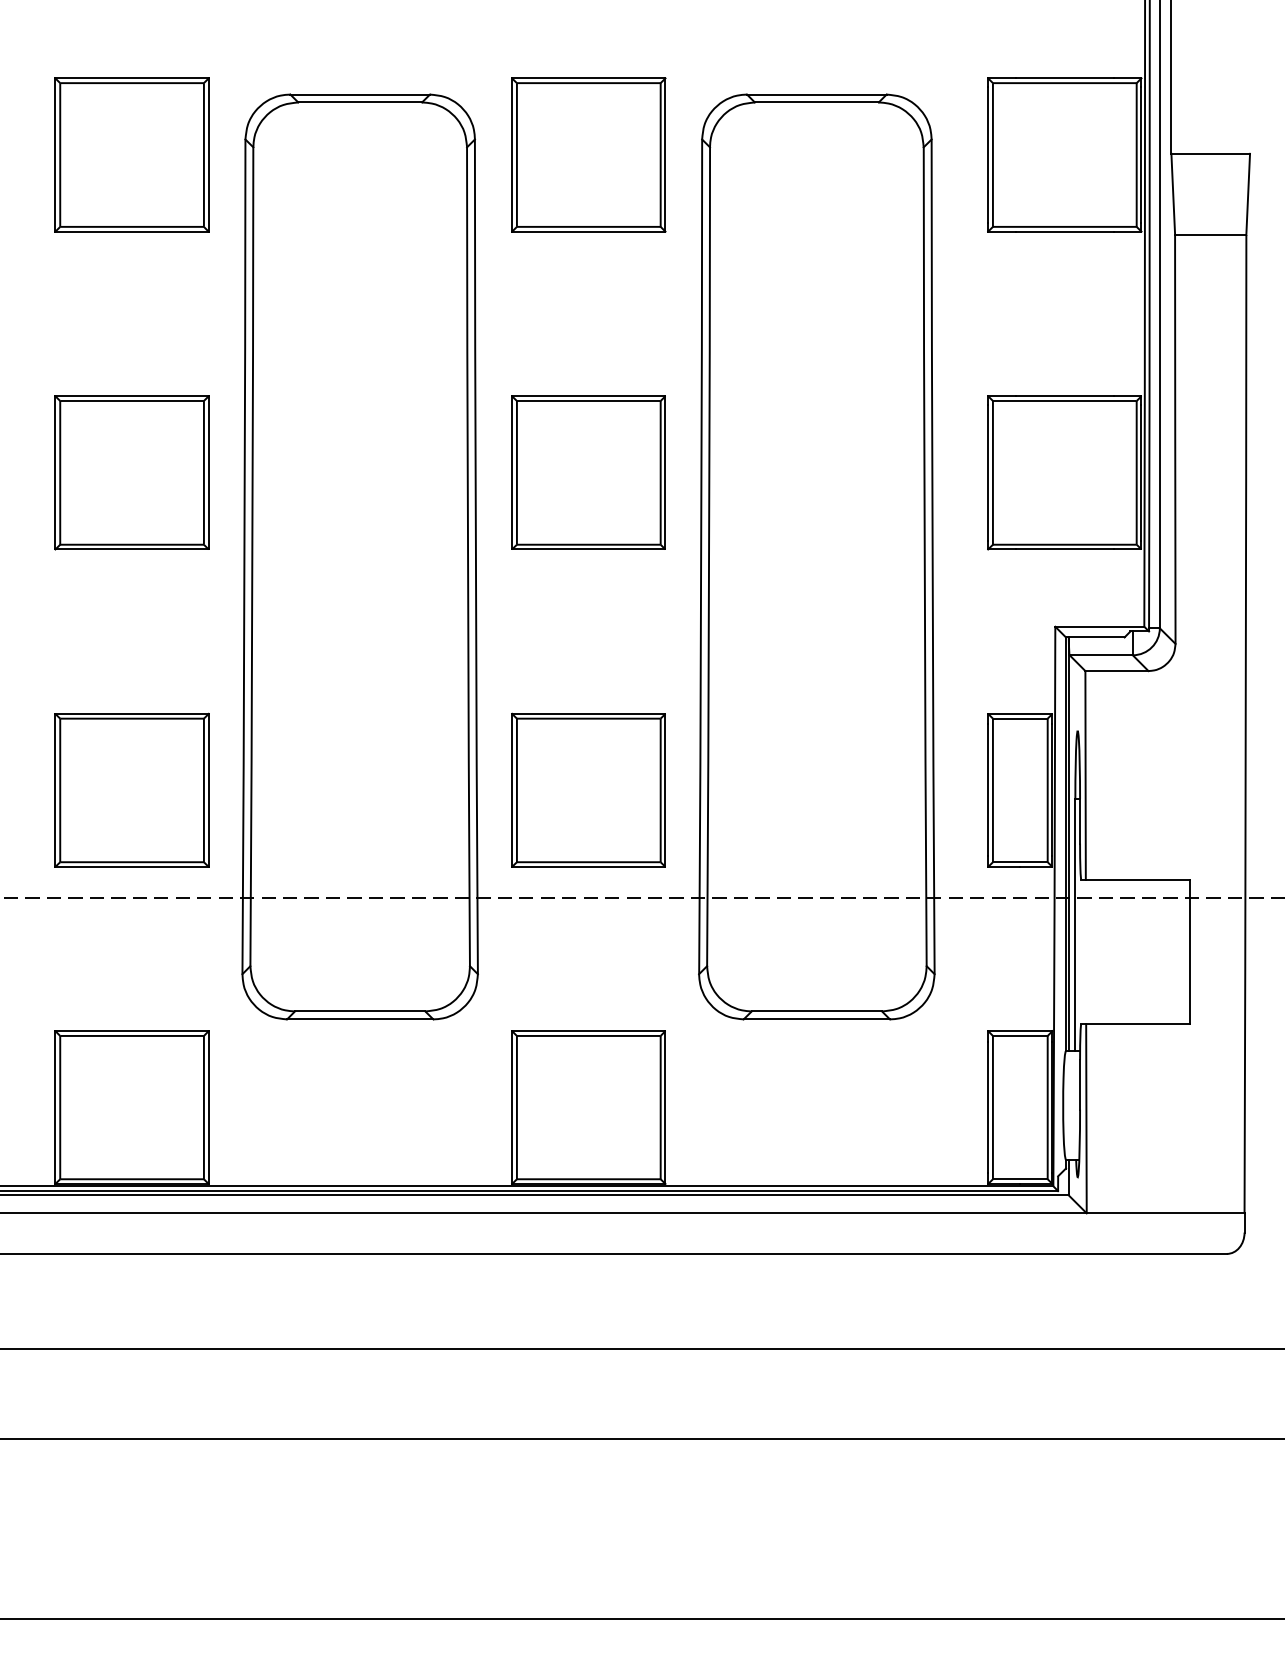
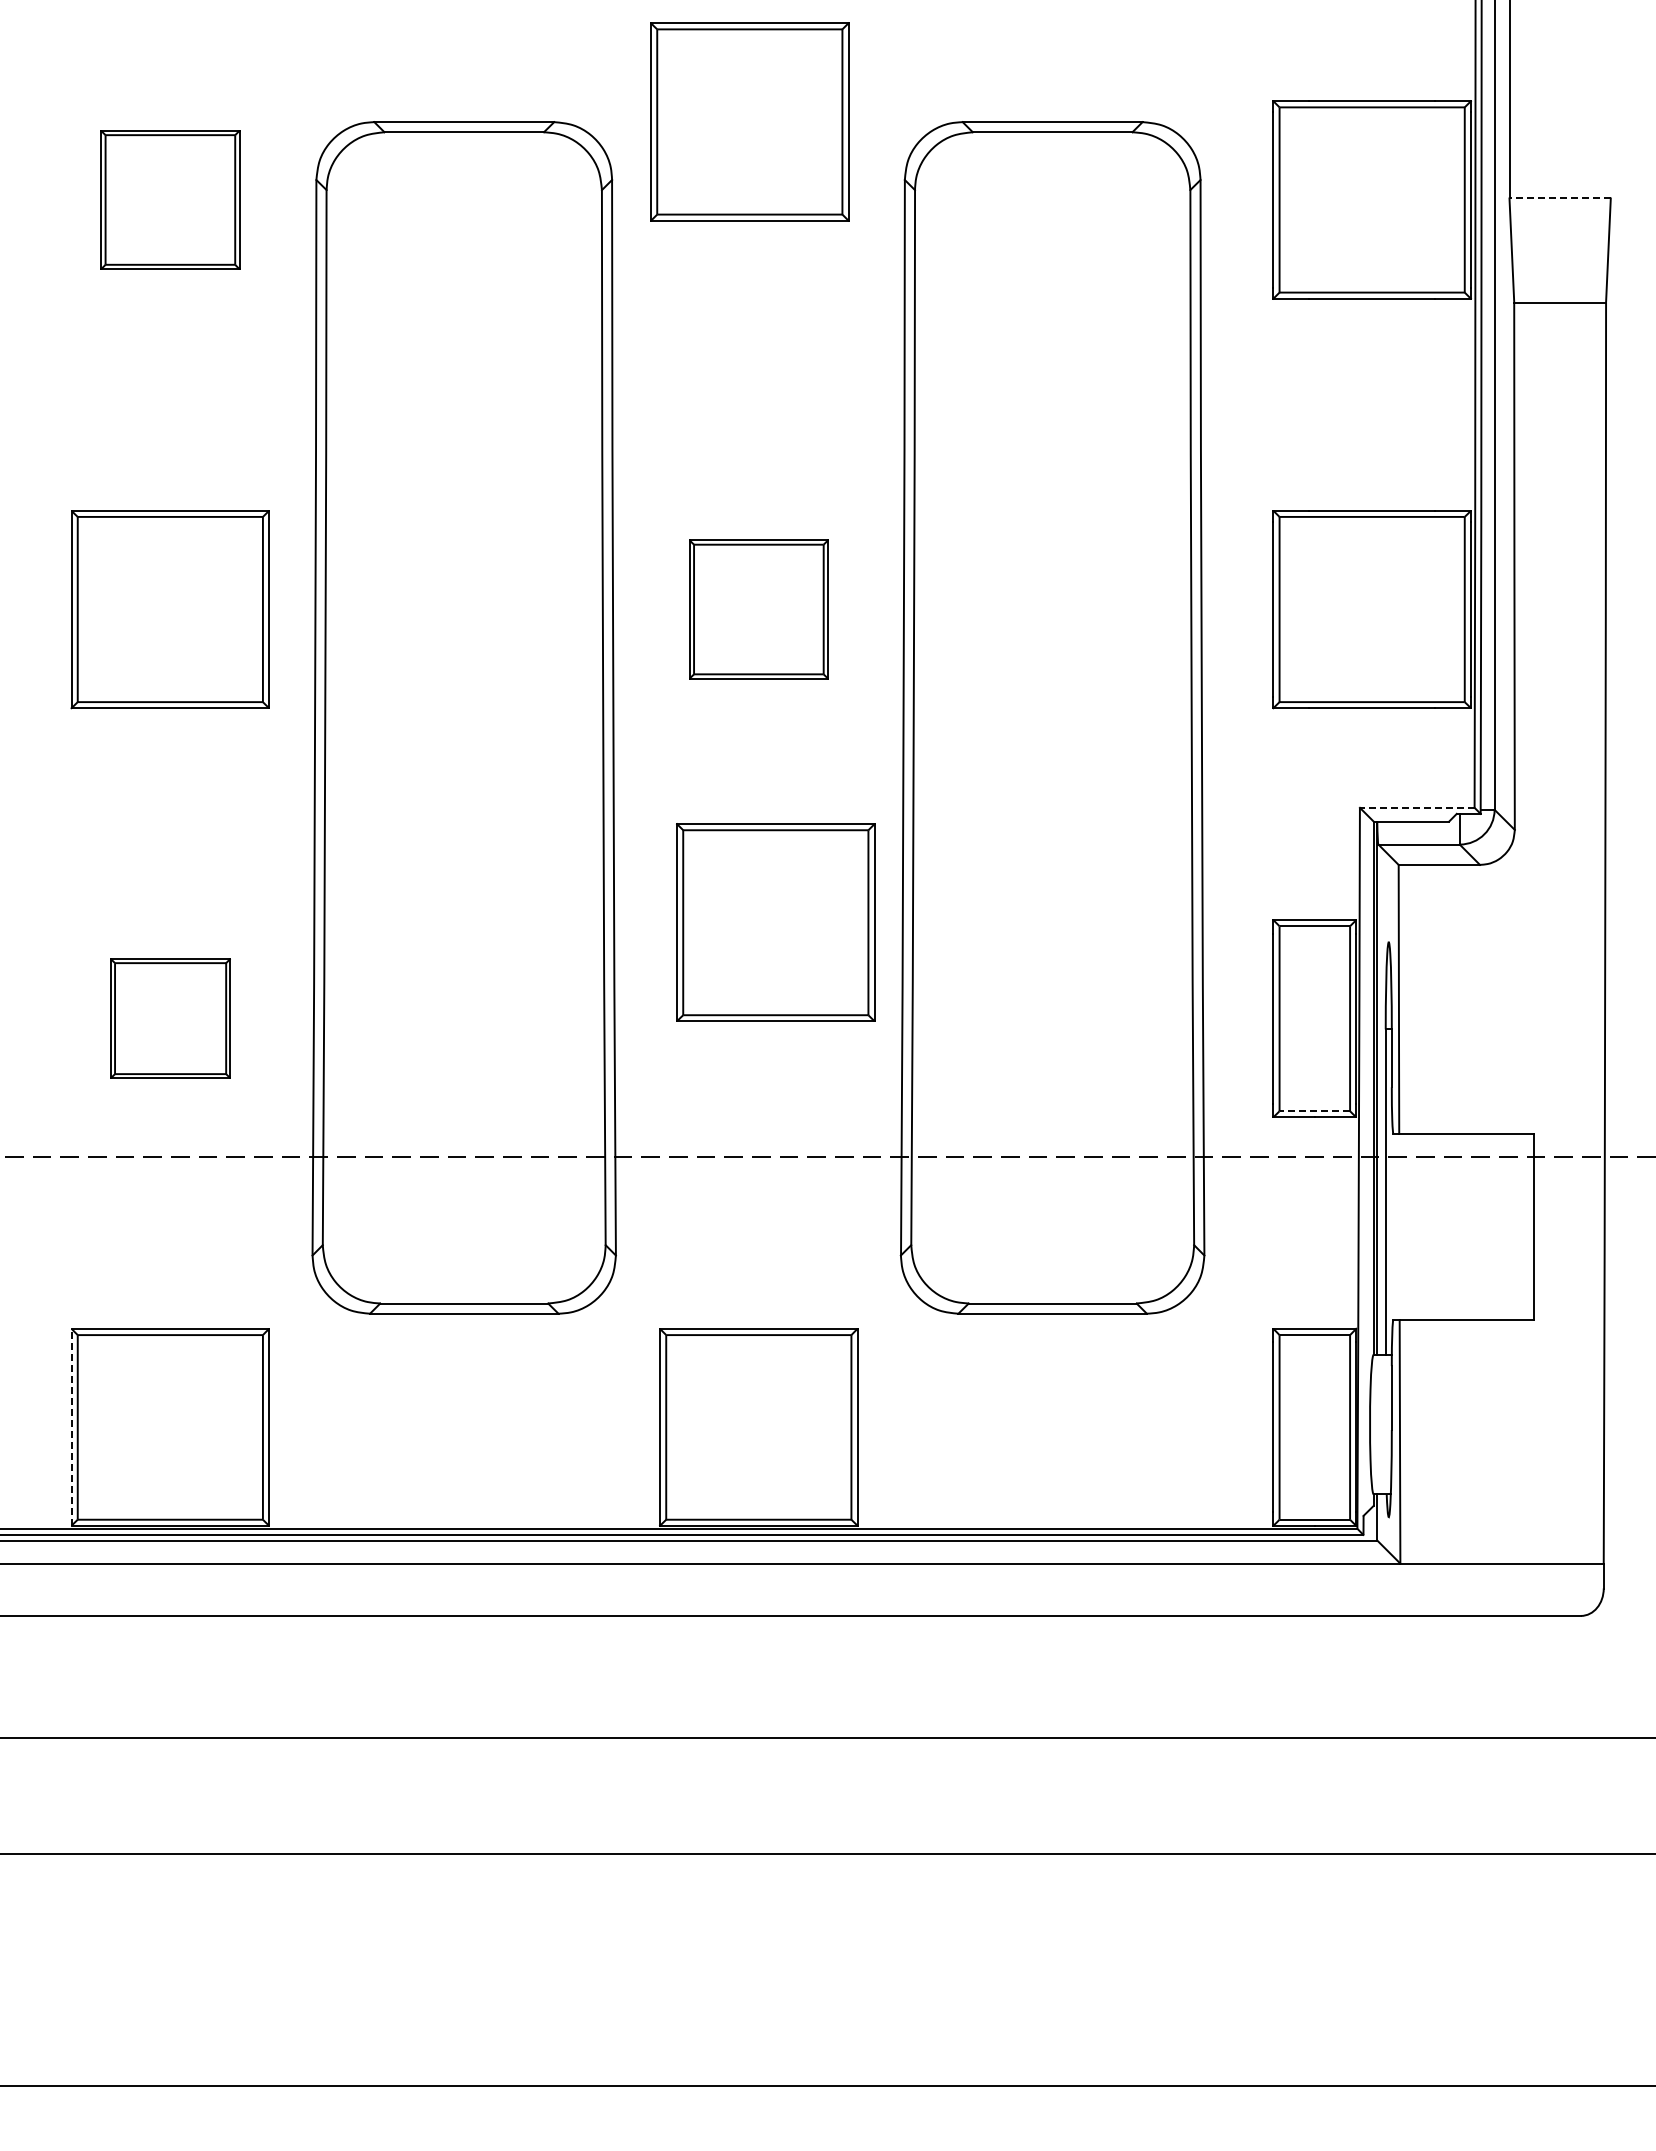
line: (1210, 153) -> (1560, 198), solid -> dashed
part: (132, 154) -> (170, 199), size x0.7
part: (588, 154) -> (749, 121), moved
part: (588, 472) -> (758, 609), size x0.7
line: (1099, 626) -> (1416, 807), solid -> dashed
part: (132, 790) -> (170, 1018), size x0.6
part: (588, 790) -> (775, 922), moved
line: (1020, 862) -> (1315, 1111), solid -> dashed
line: (55, 1106) -> (71, 1426), solid -> dashed

